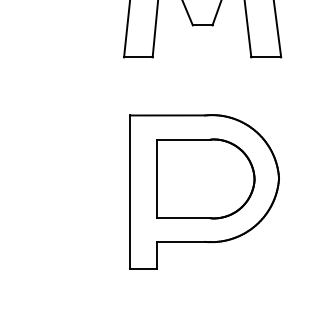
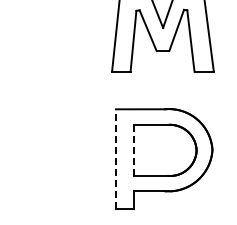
line: (157, 179) -> (133, 150), solid -> dashed
line: (130, 192) -> (116, 159), solid -> dashed

